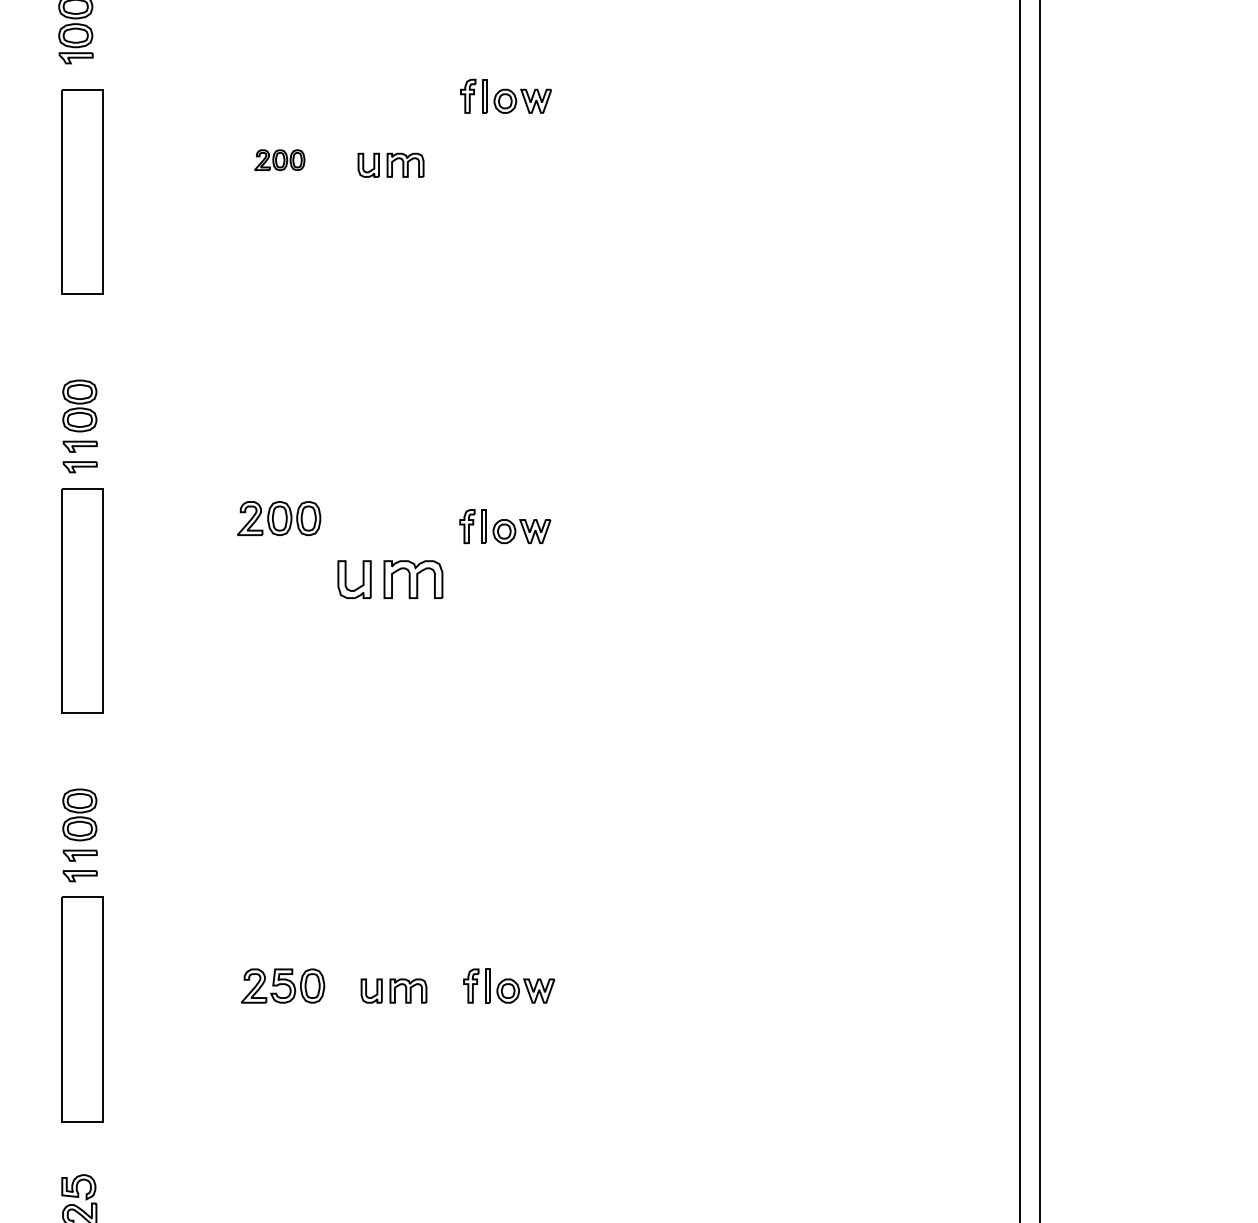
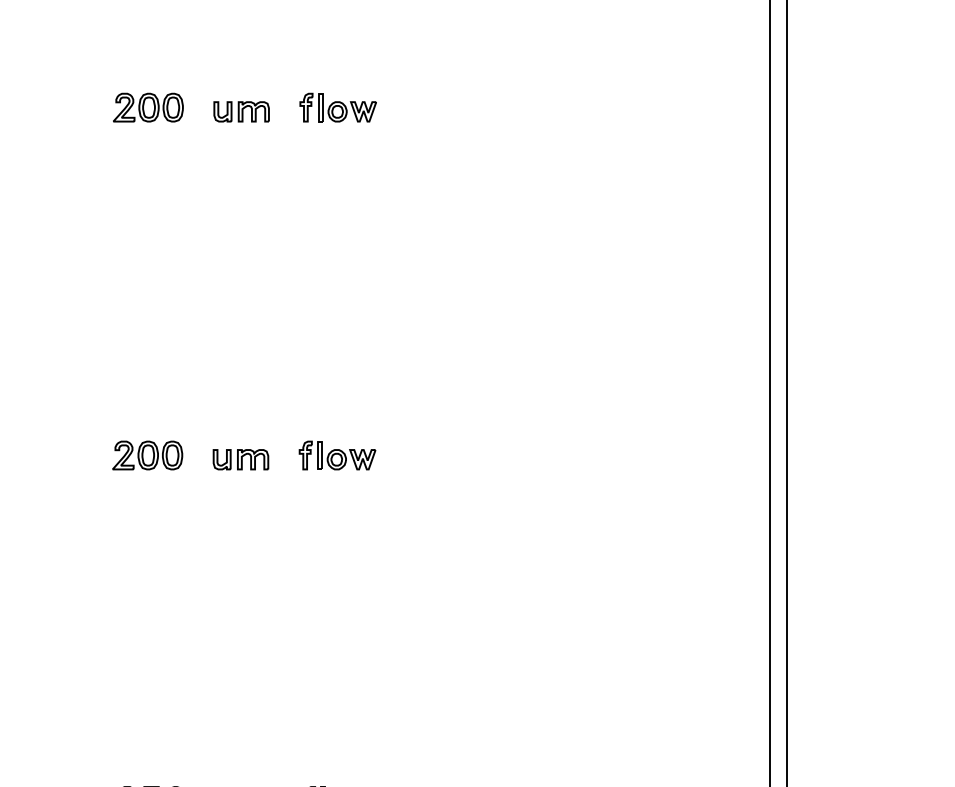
part: (506, 95) -> (338, 106), moved
part: (279, 159) -> (147, 106), size x1.67
part: (279, 518) -> (147, 455), moved
part: (505, 526) -> (337, 455), moved
part: (389, 579) -> (240, 459), size x0.62

